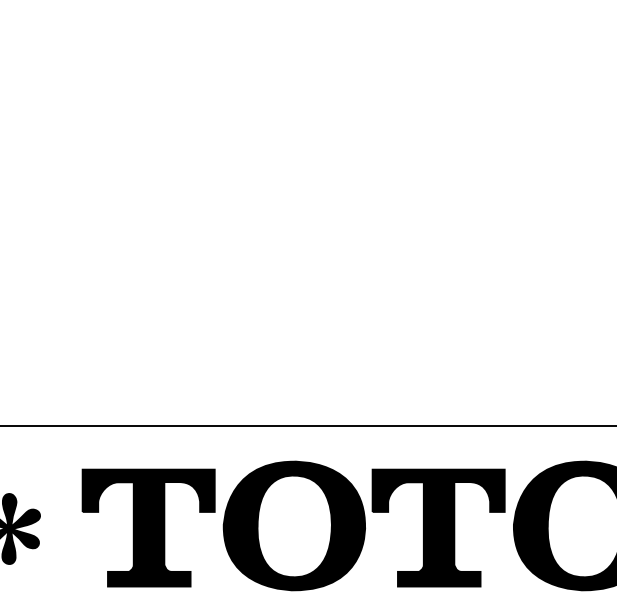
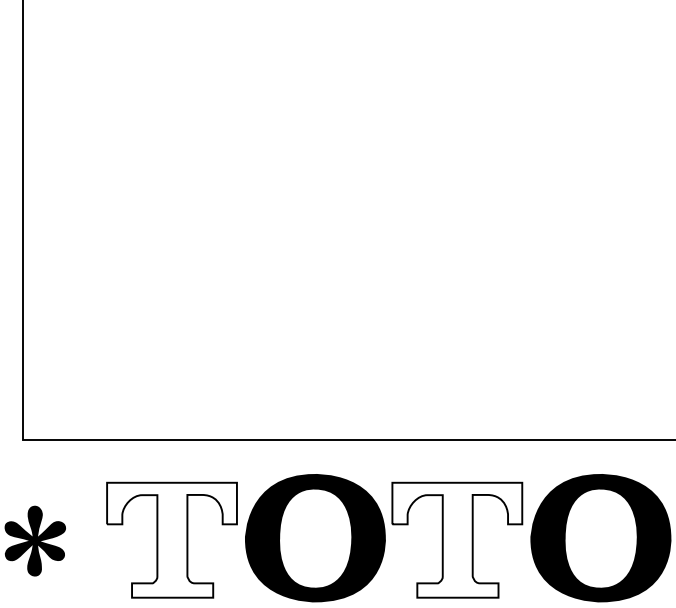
fill: (148, 527) -> (171, 539), removed
fill: (438, 527) -> (457, 539), removed

